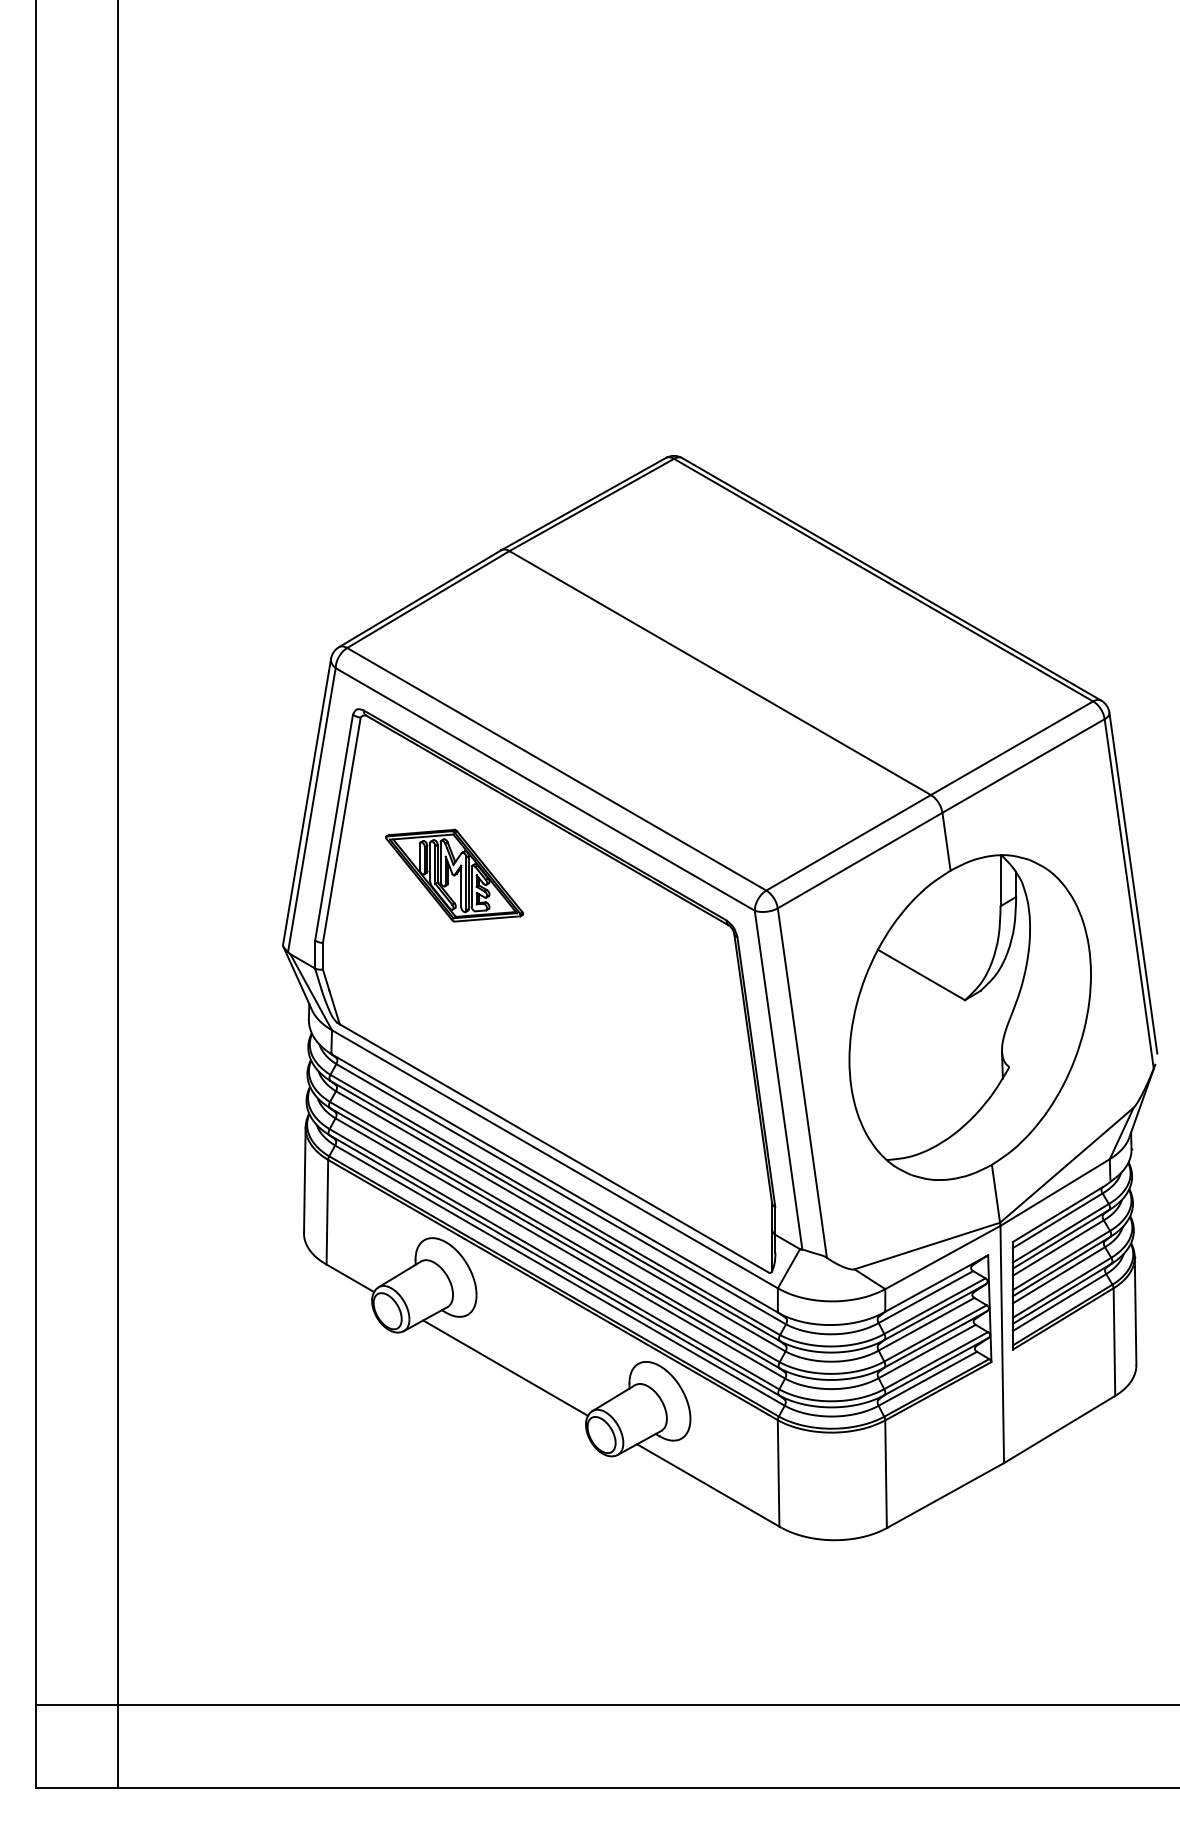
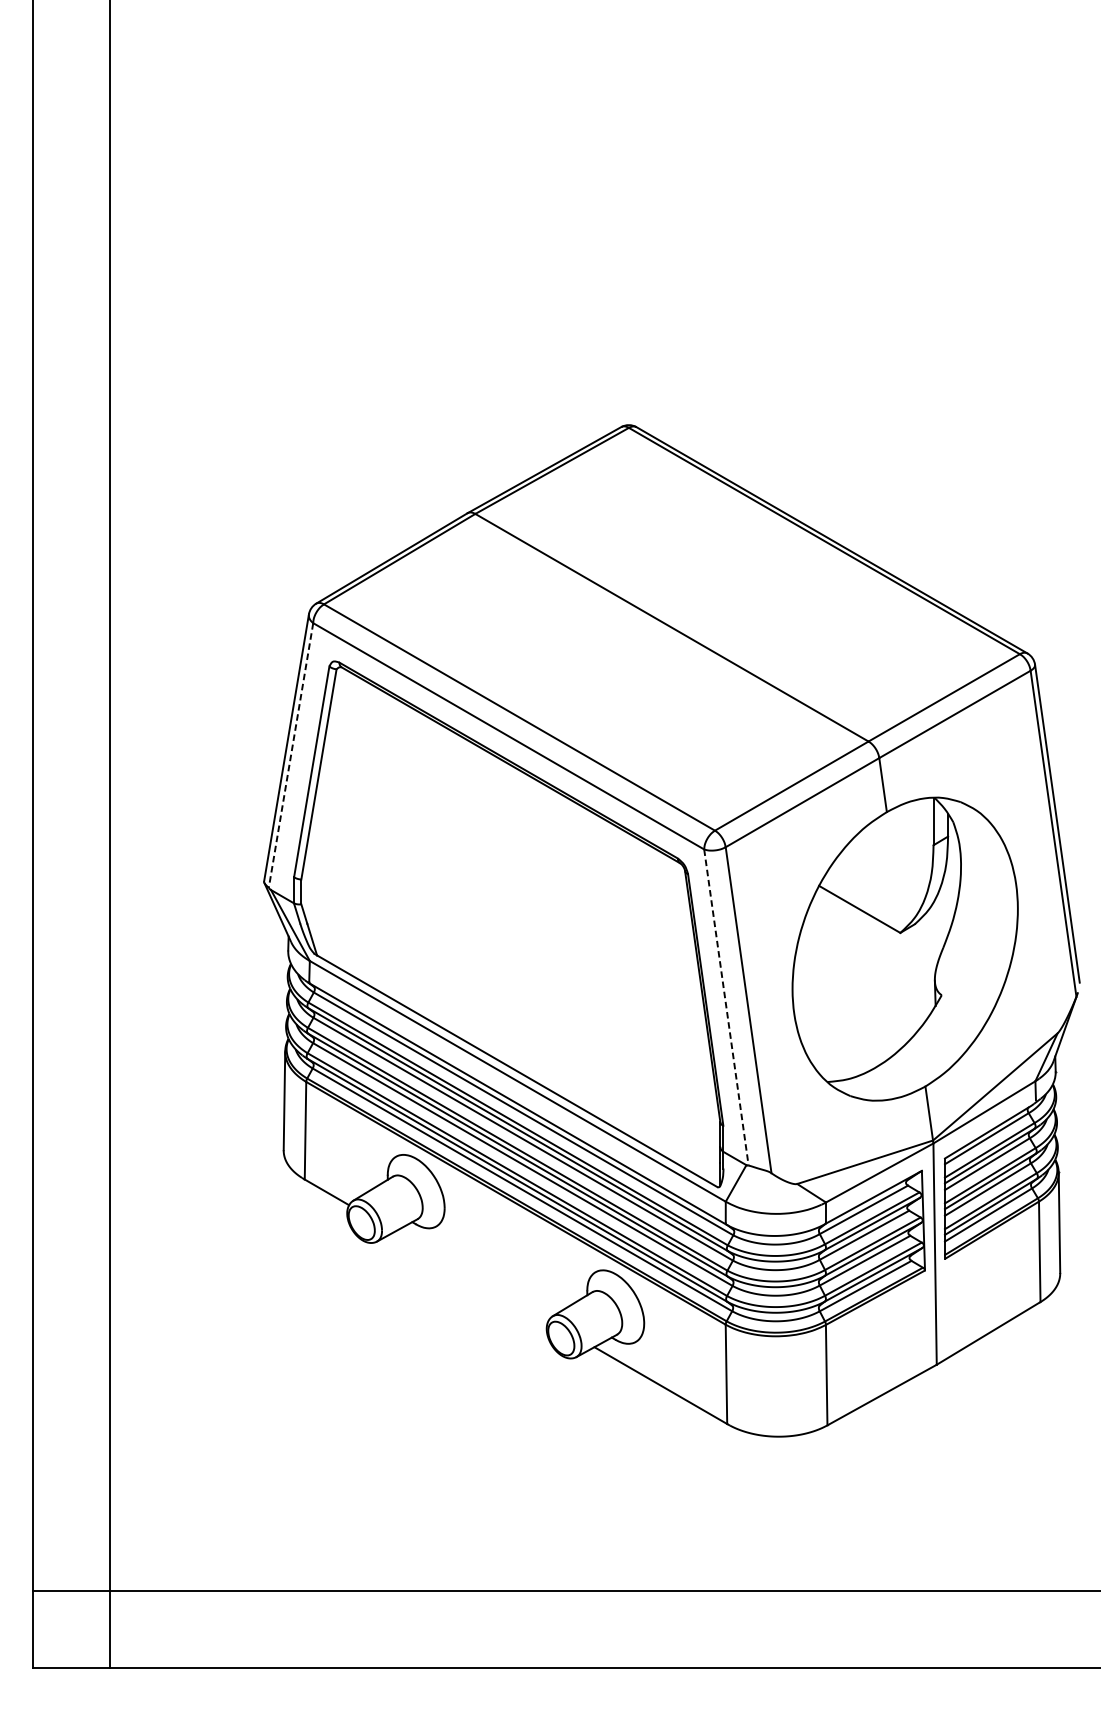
line: (311, 810) -> (290, 755), solid -> dashed
part: (454, 875) -> (424, 816), removed
line: (778, 1080) -> (726, 1007), solid -> dashed
line: (505, 1367) -> (471, 1275), removed

